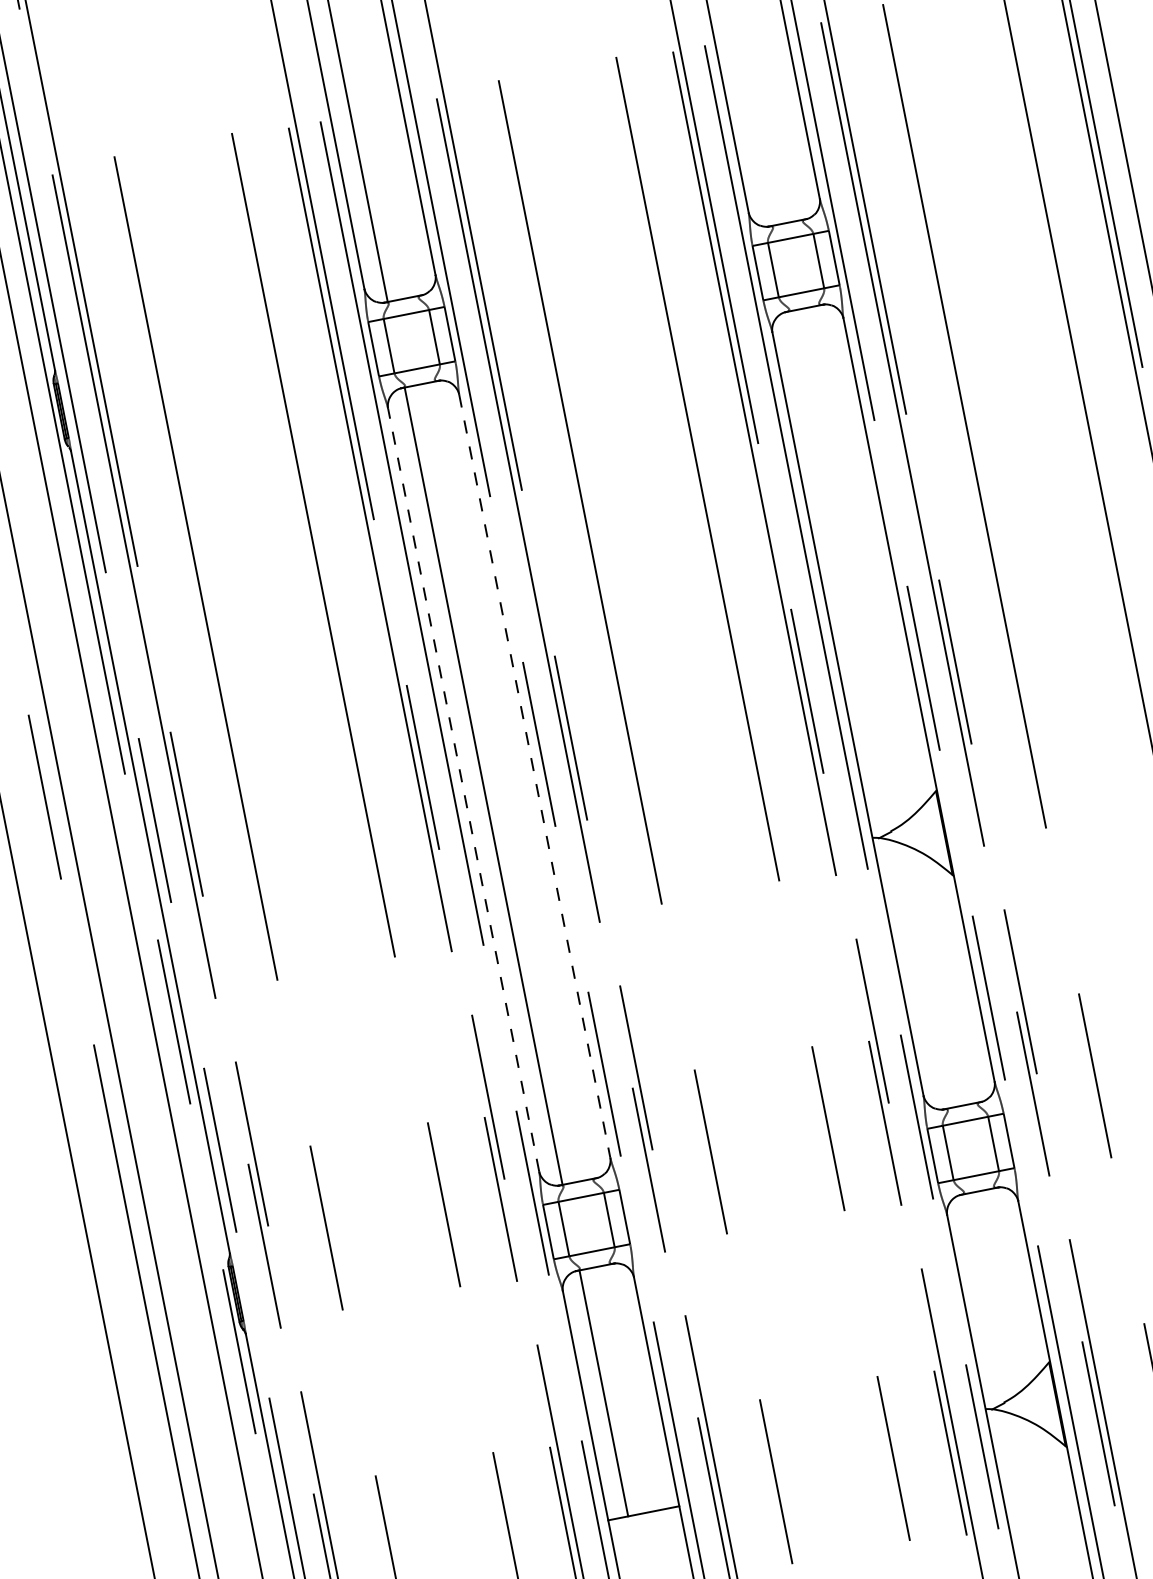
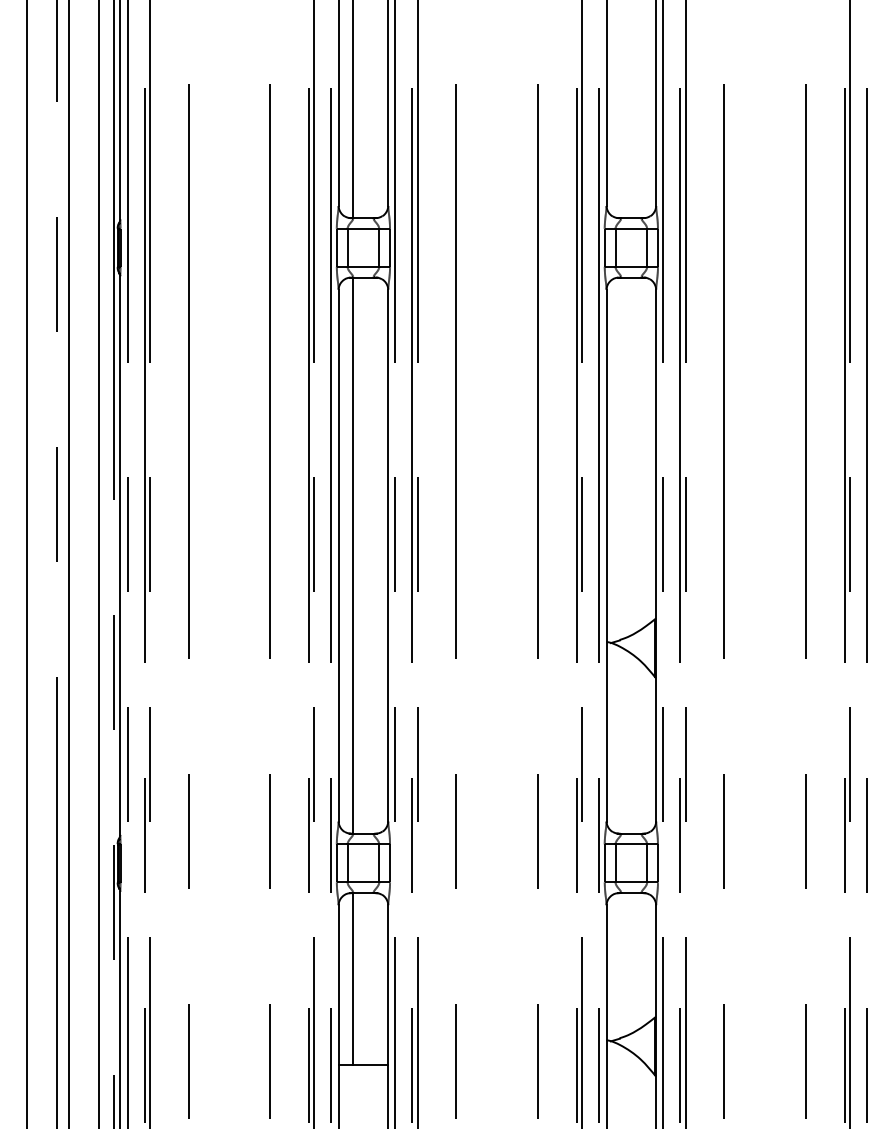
line: (535, 777) -> (388, 556), dashed -> solid
line: (463, 790) -> (338, 555), dashed -> solid

